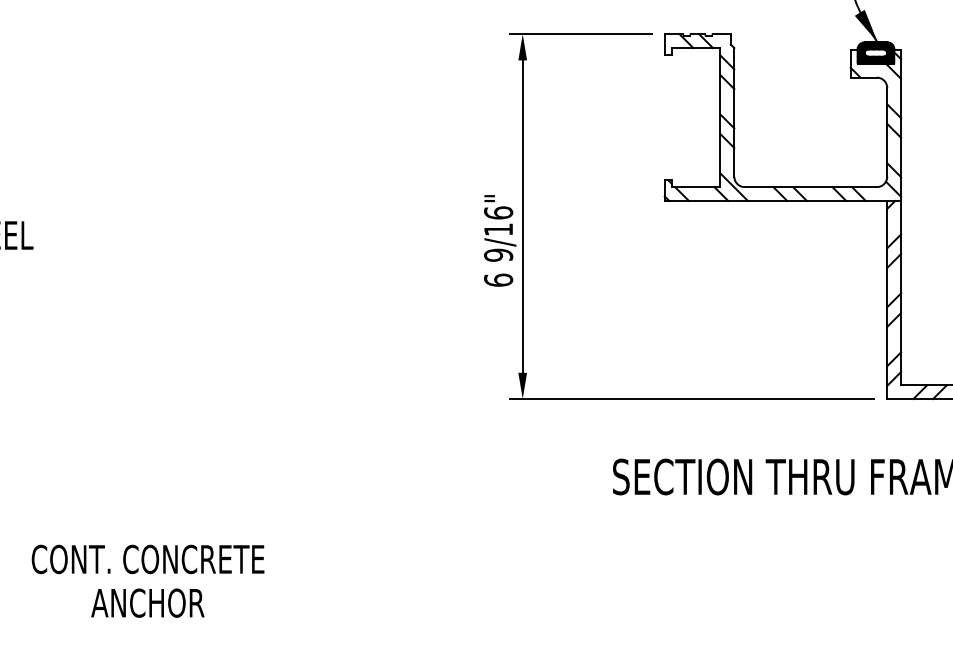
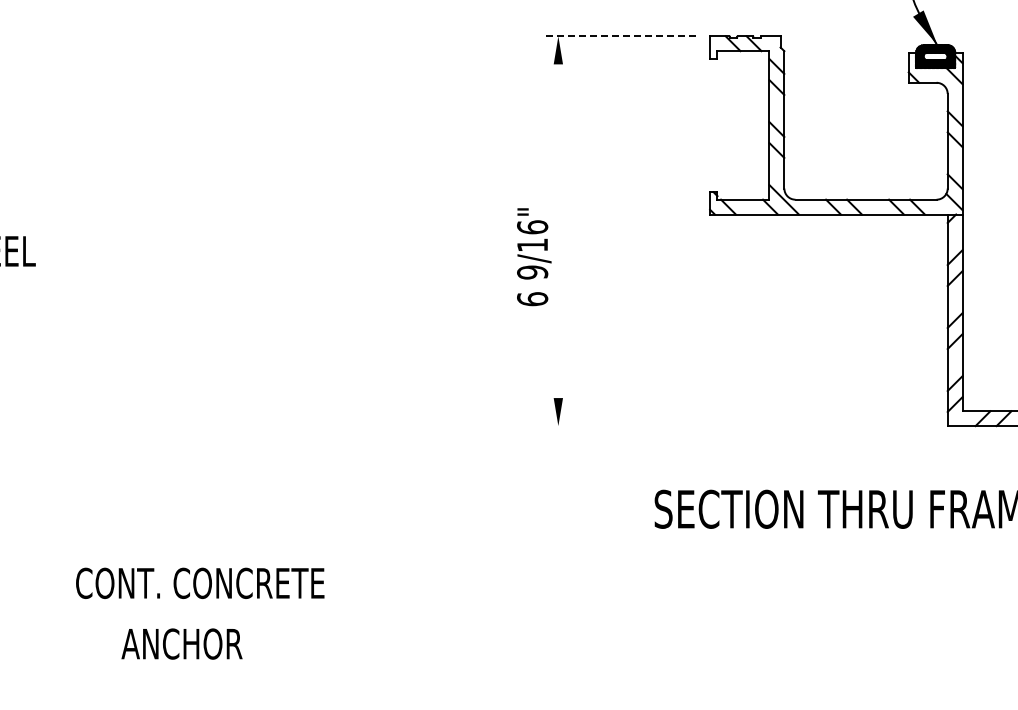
line: (580, 34) -> (620, 36), solid -> dashed
line: (522, 216) -> (558, 231), removed
line: (691, 399) -> (738, 426), removed
text: (148, 558) -> (200, 582), moved
text: (147, 602) -> (181, 643), moved

